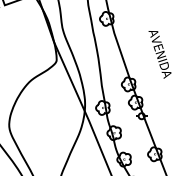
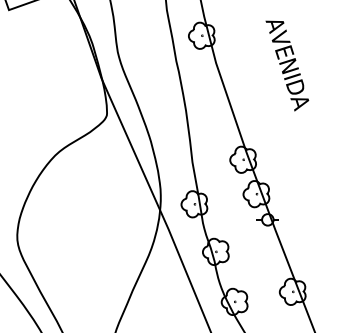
text: (159, 54) -> (286, 65), moved

